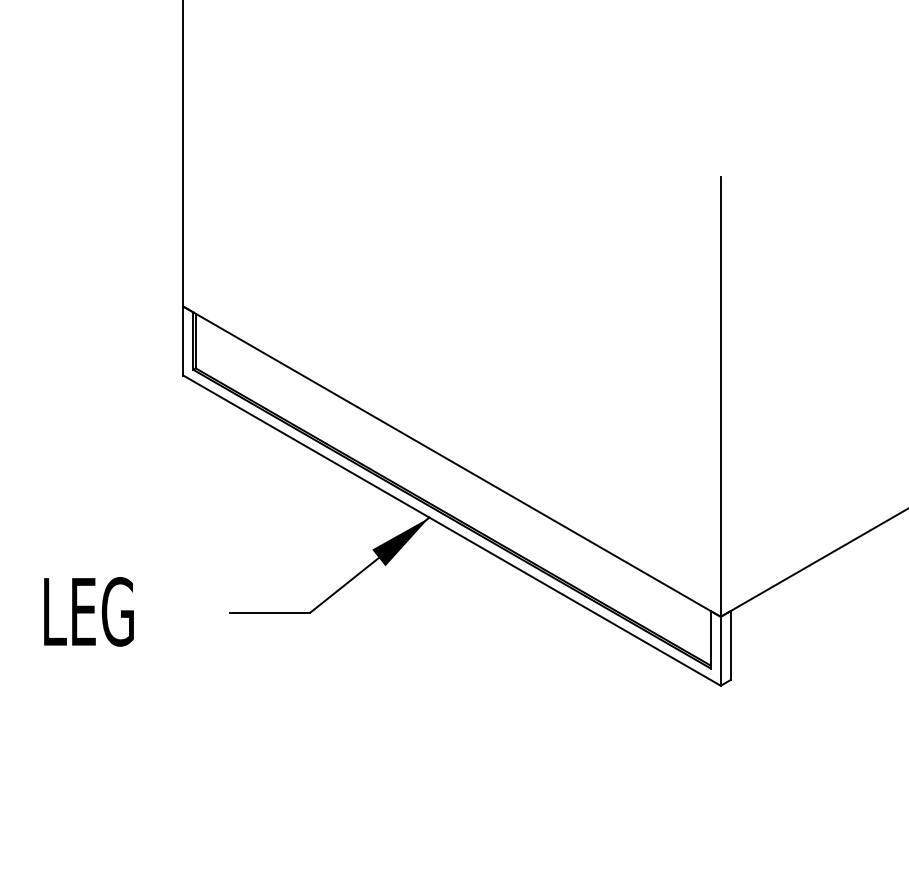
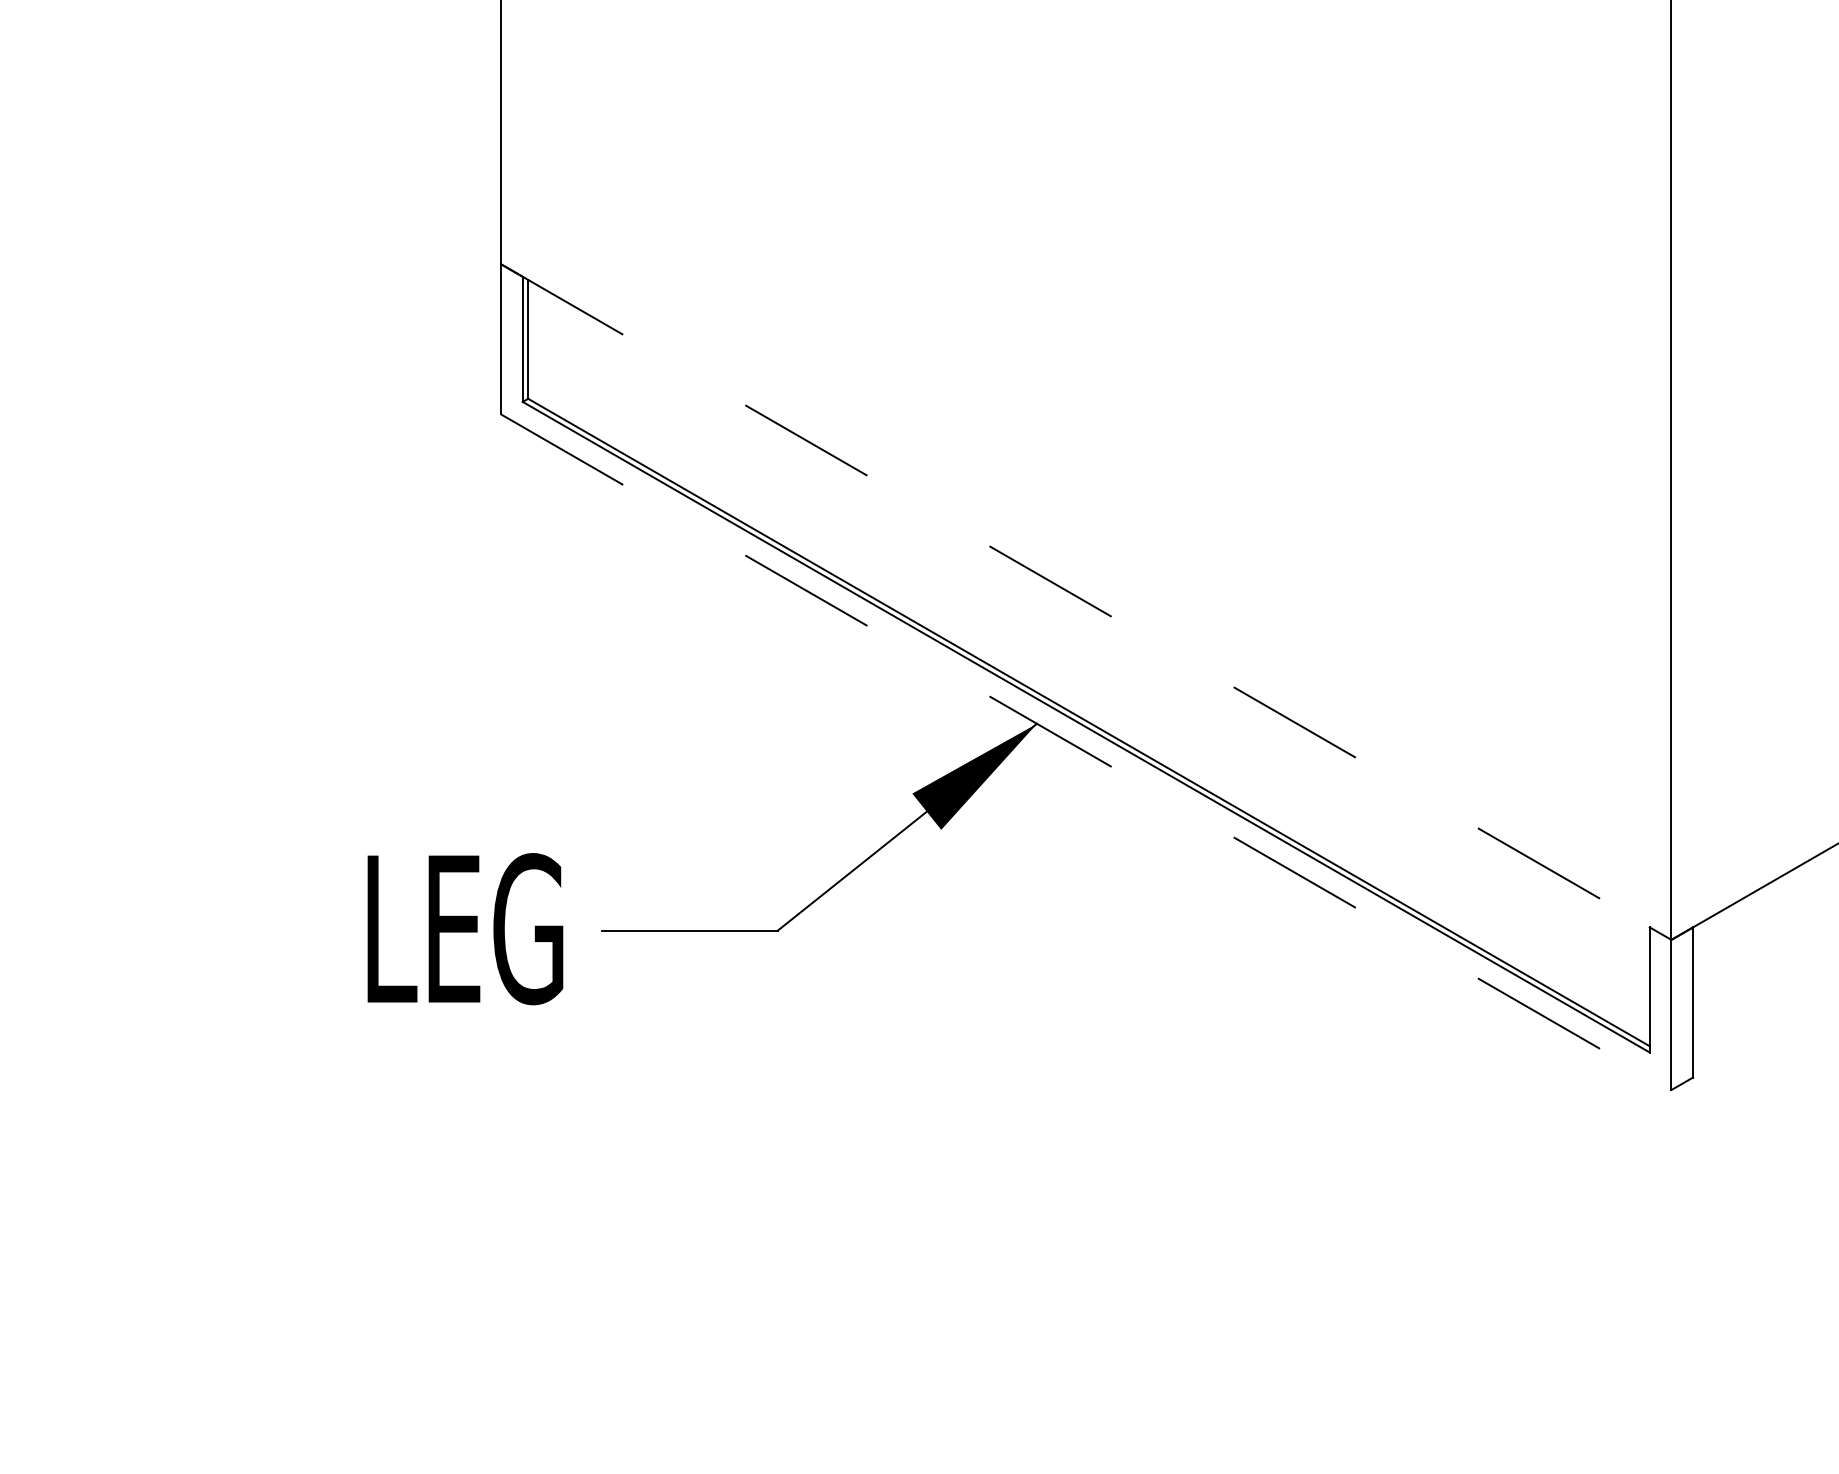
line: (452, 461) -> (1087, 601), solid -> dashed
line: (452, 530) -> (1087, 751), solid -> dashed
text: (88, 611) -> (464, 928), moved

